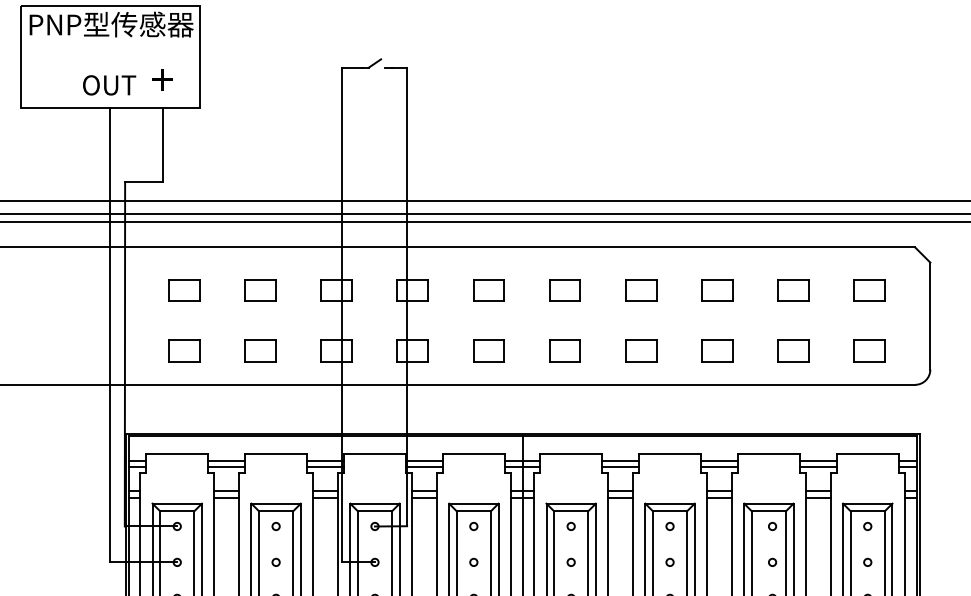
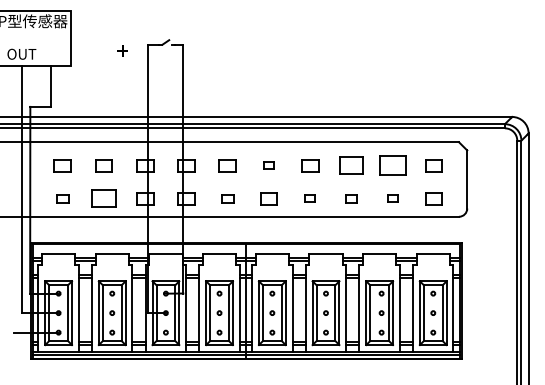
text: (162, 78) -> (122, 50), moved
part: (564, 290) -> (268, 165), size x0.6
part: (717, 290) -> (351, 165), size x1.4
part: (792, 290) -> (392, 165), size x1.6
part: (184, 351) -> (62, 198), size x0.7
part: (259, 351) -> (103, 198), size x1.4
part: (488, 351) -> (227, 198), size x0.7
part: (641, 351) -> (310, 198), size x0.6
part: (717, 351) -> (351, 198), size x0.7
part: (792, 351) -> (392, 198), size x0.6

